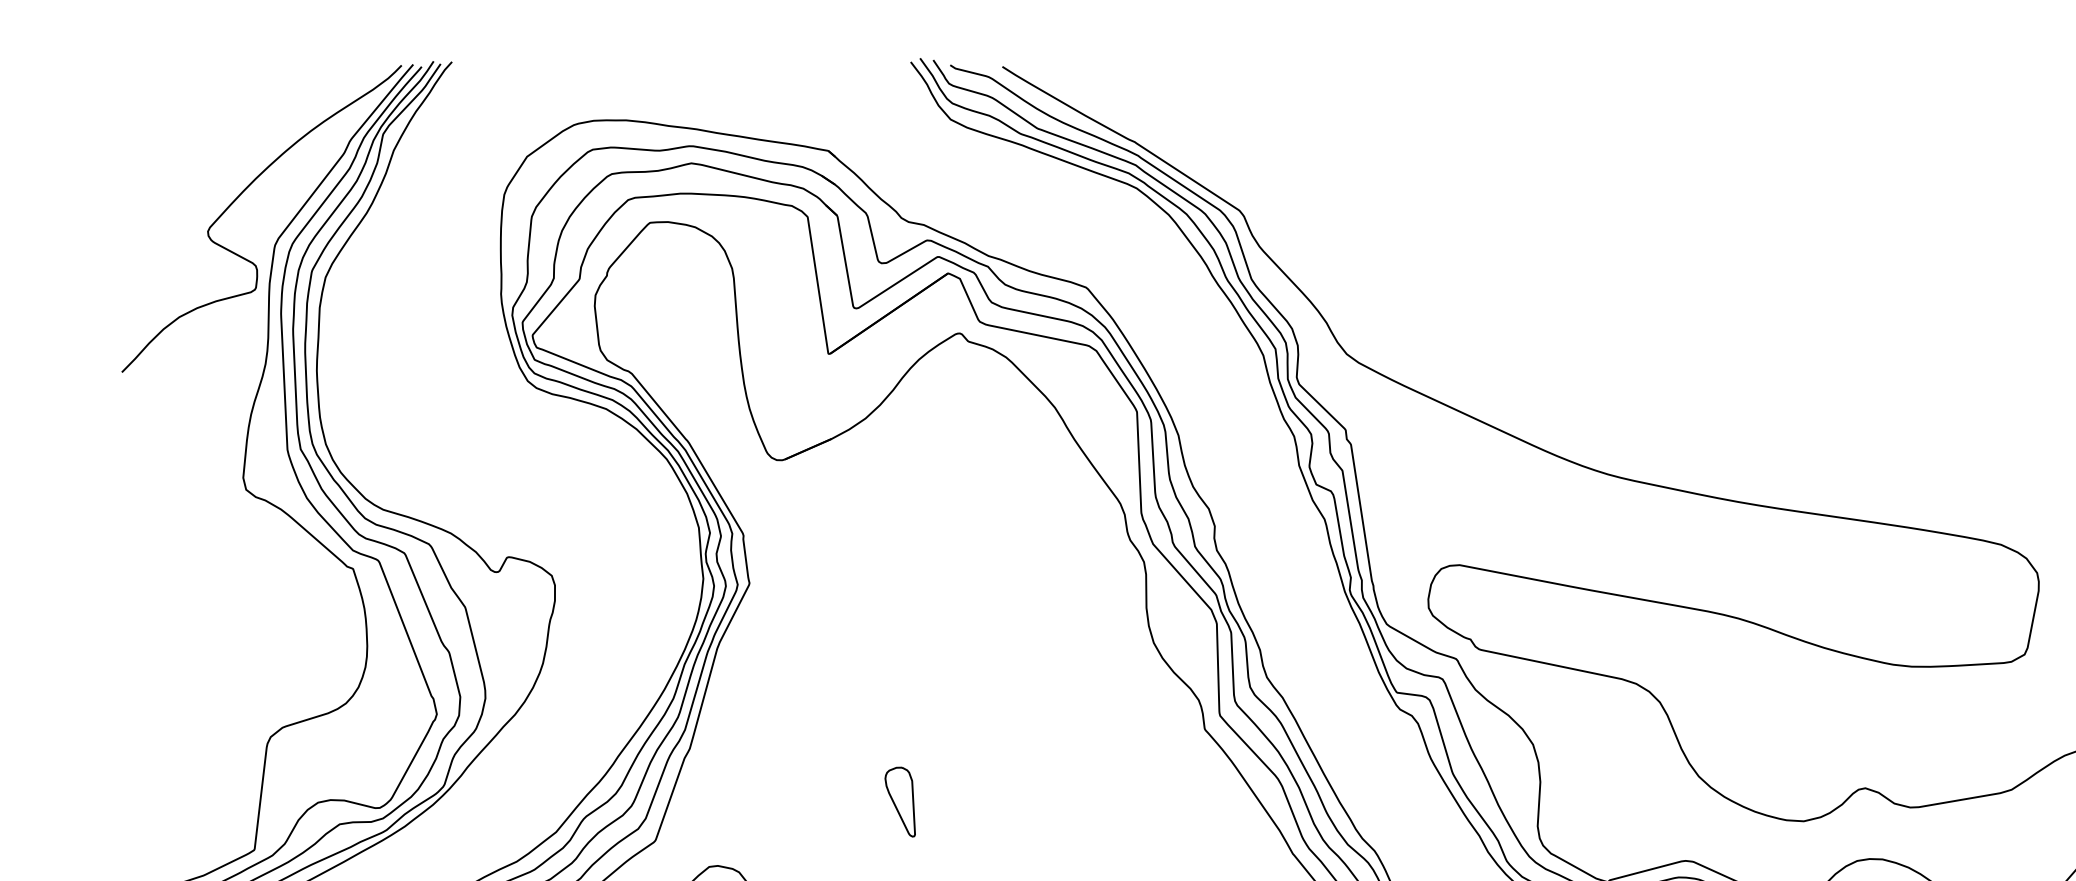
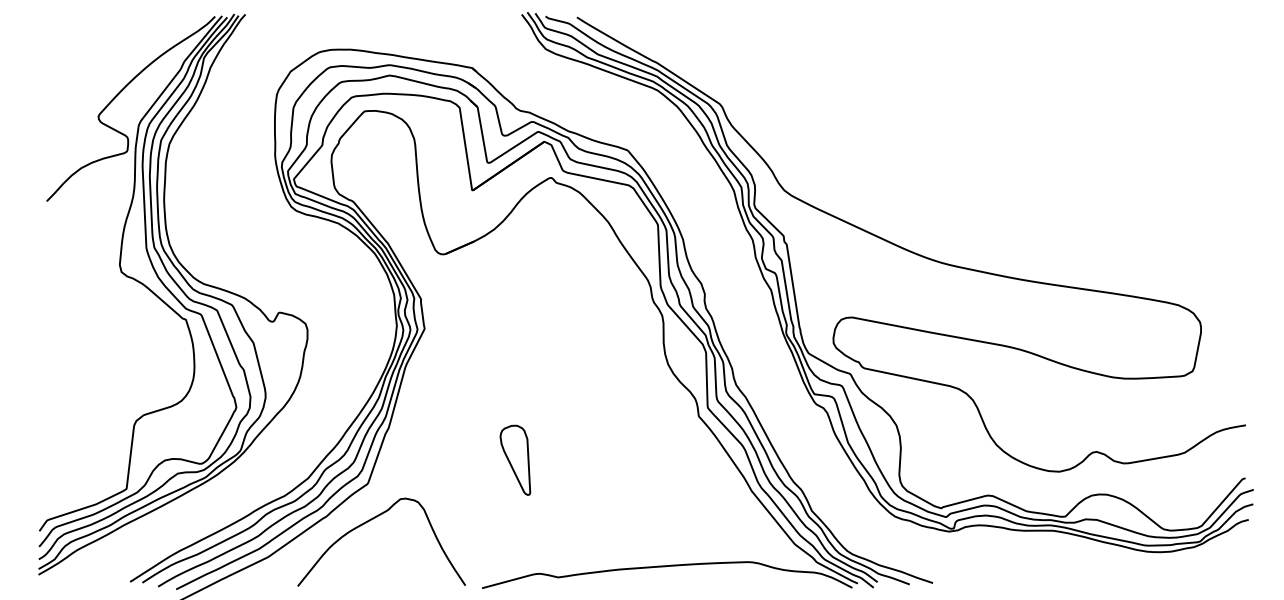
part: (900, 800) -> (515, 459), size x1.67

